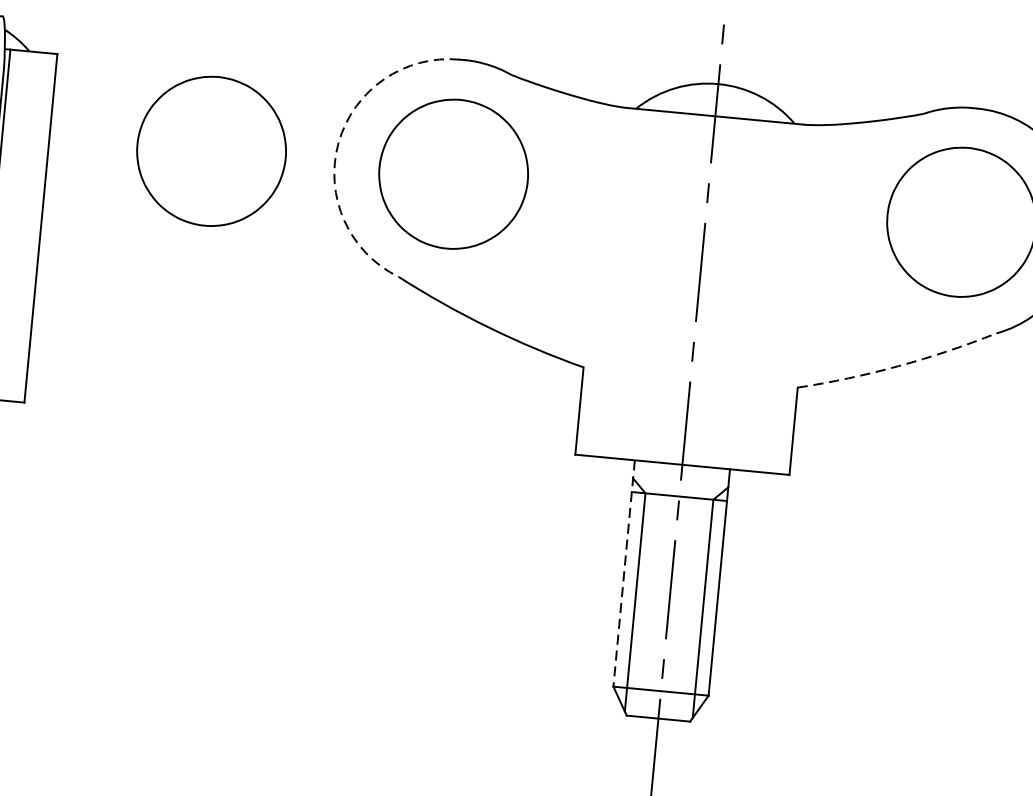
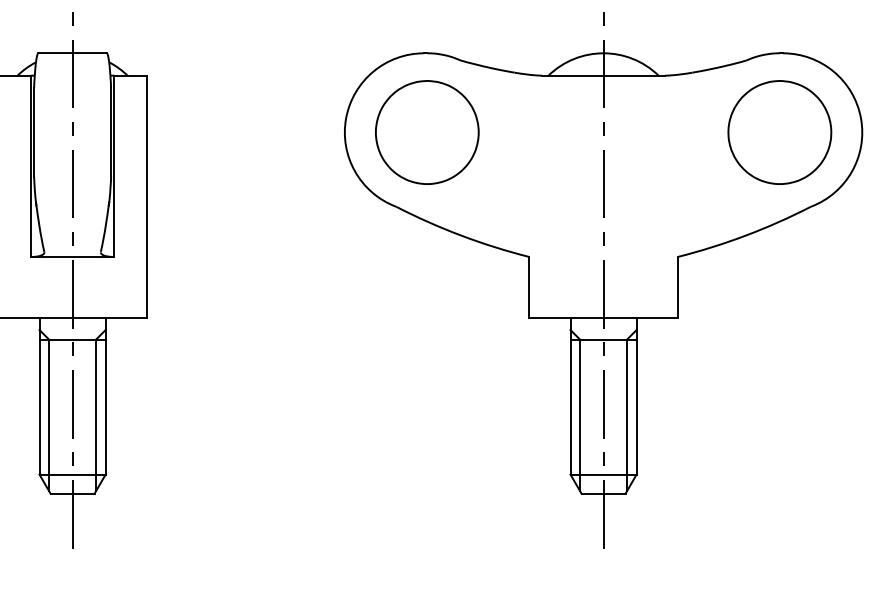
arc: (339, 143) -> (346, 118), dashed -> solid
part: (211, 151) -> (259, 132), removed
arc: (898, 365) -> (745, 235), dashed -> solid
line: (624, 574) -> (570, 396), dashed -> solid

